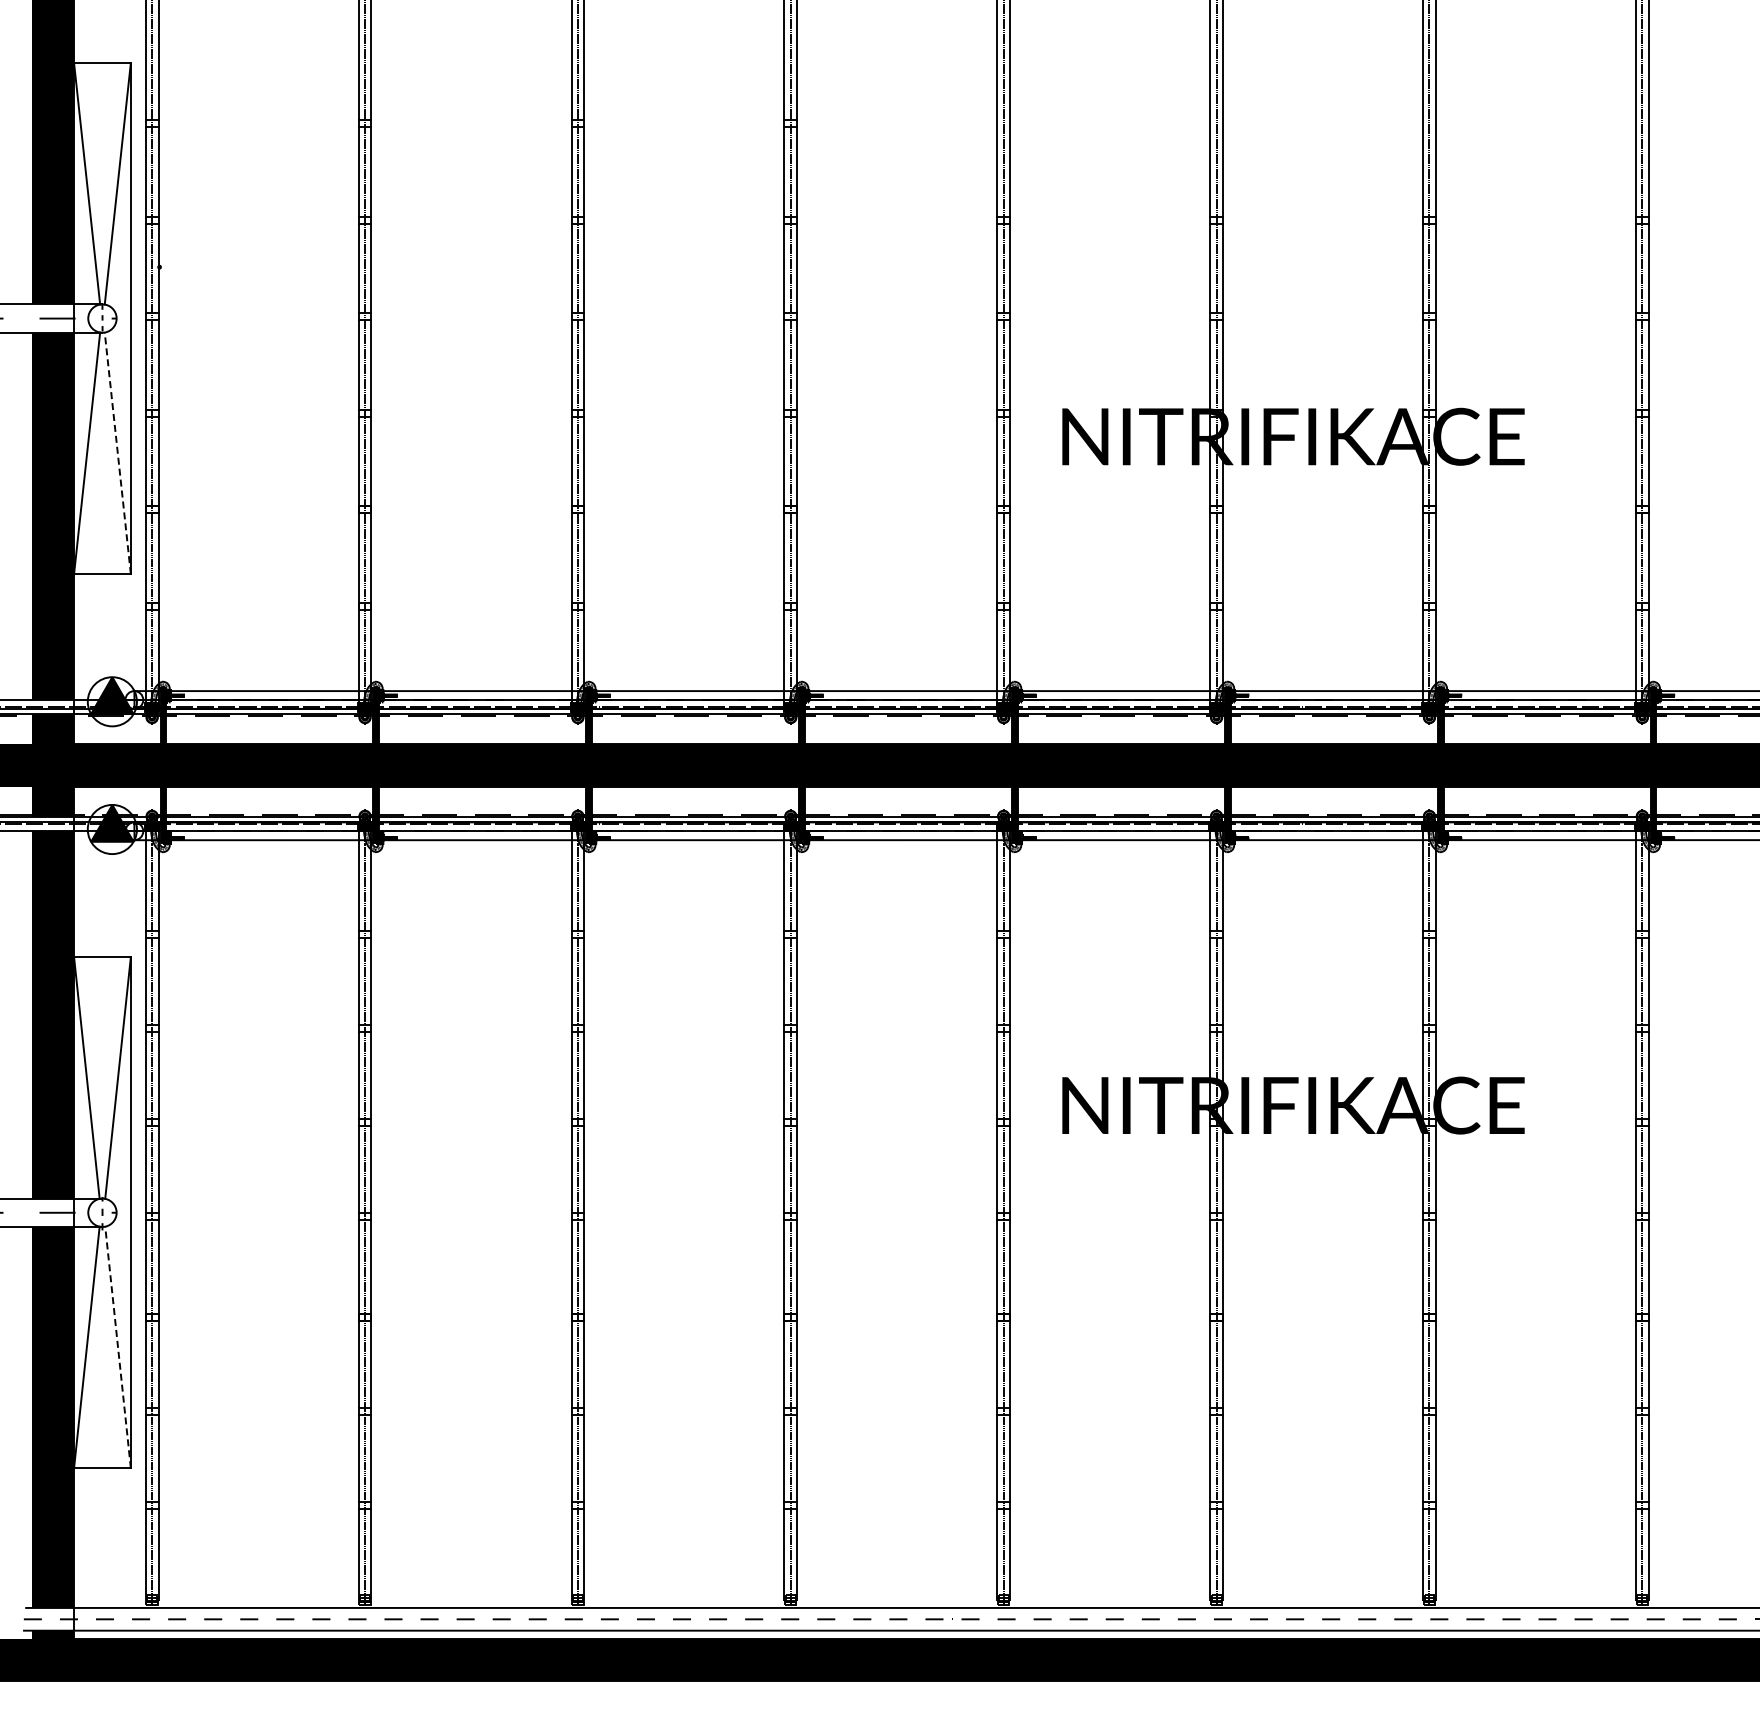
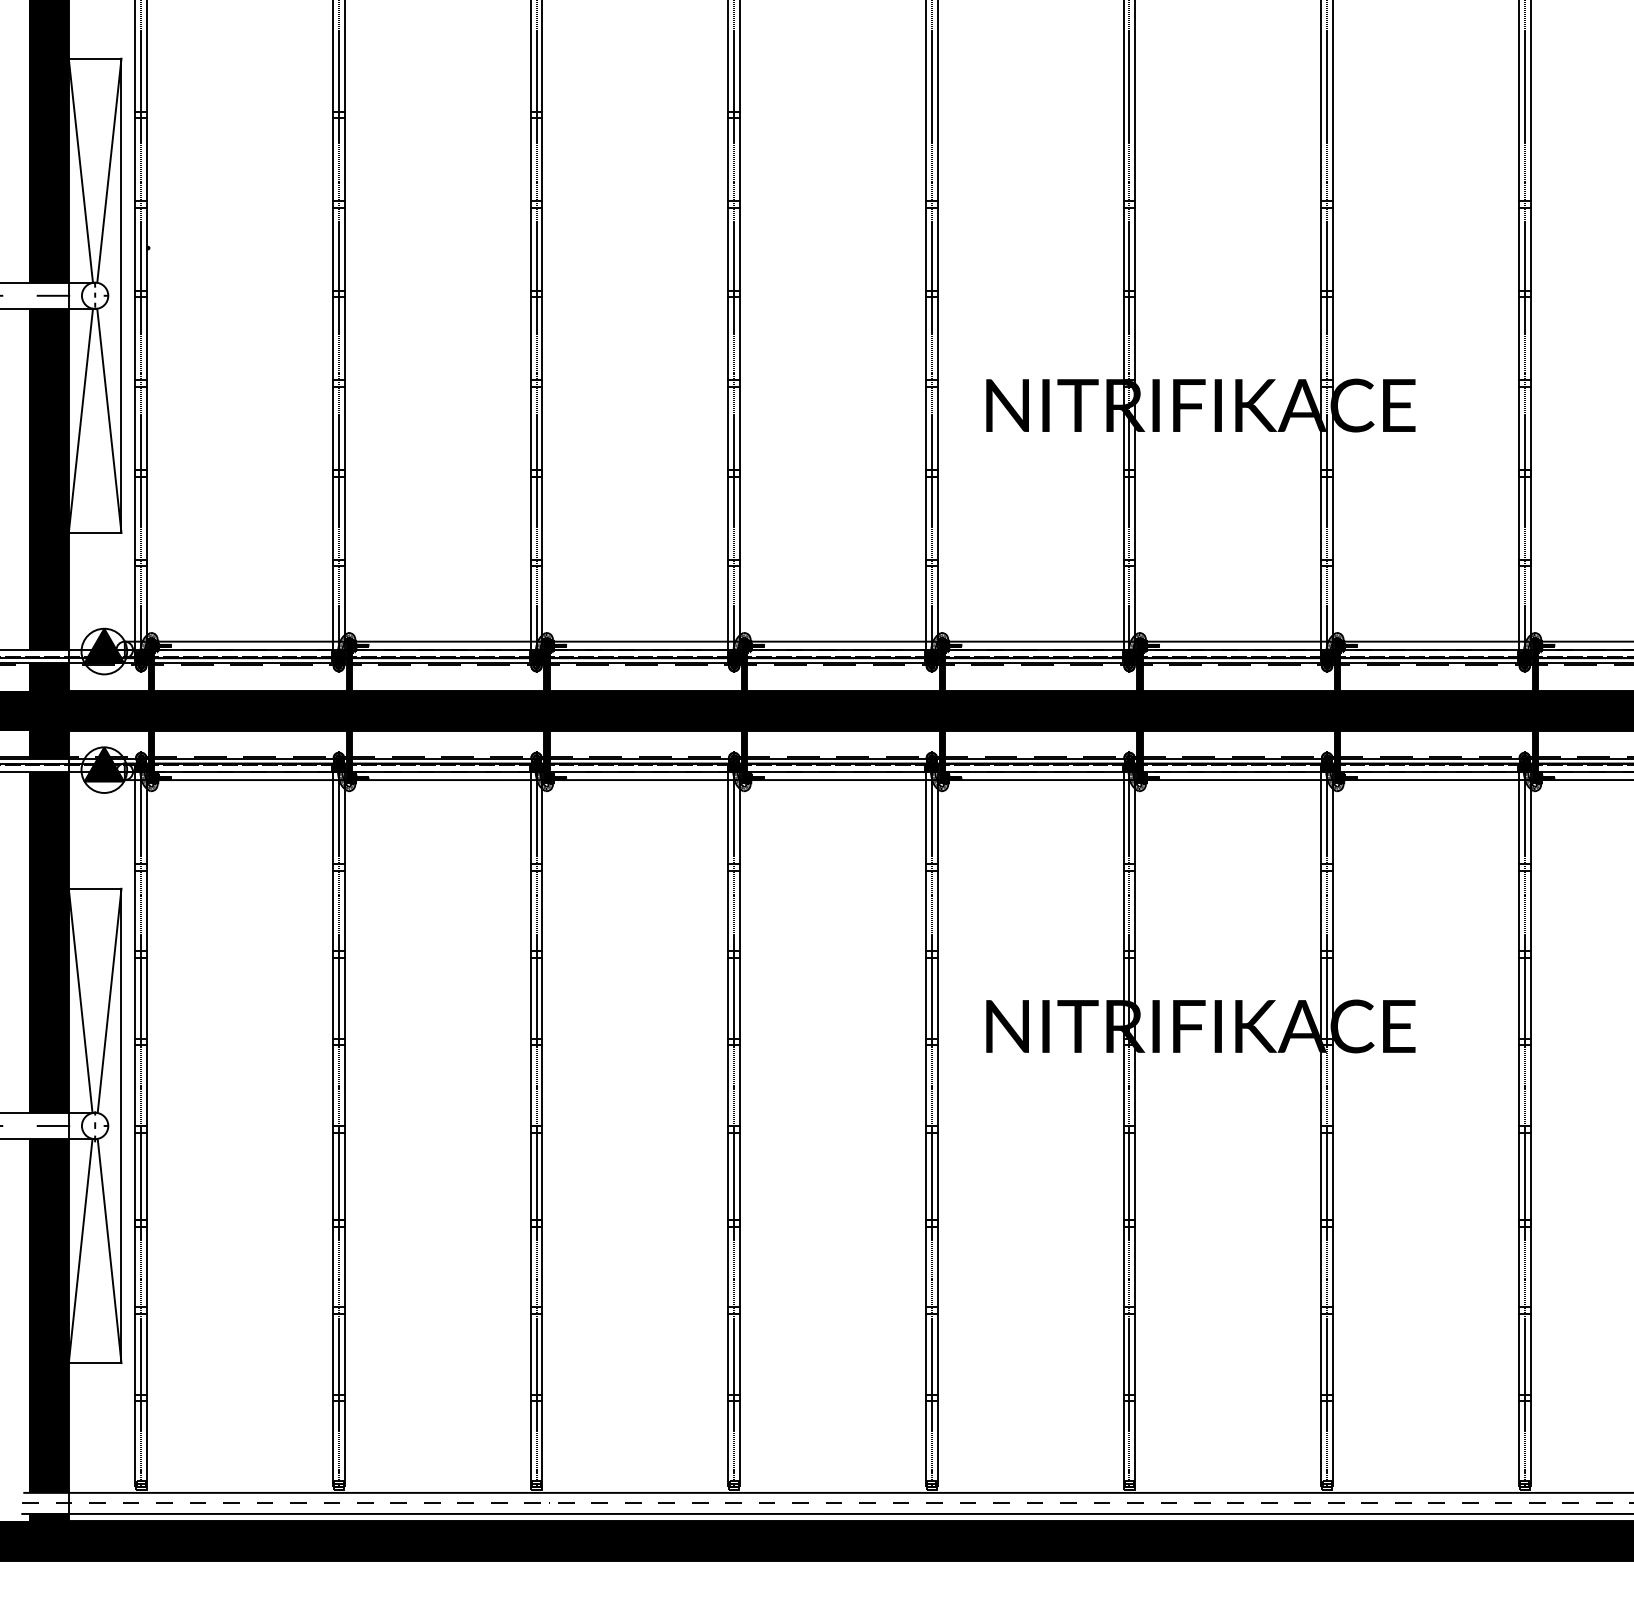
line: (117, 452) -> (109, 420), dashed -> solid
line: (118, 1346) -> (110, 1250), dashed -> solid

